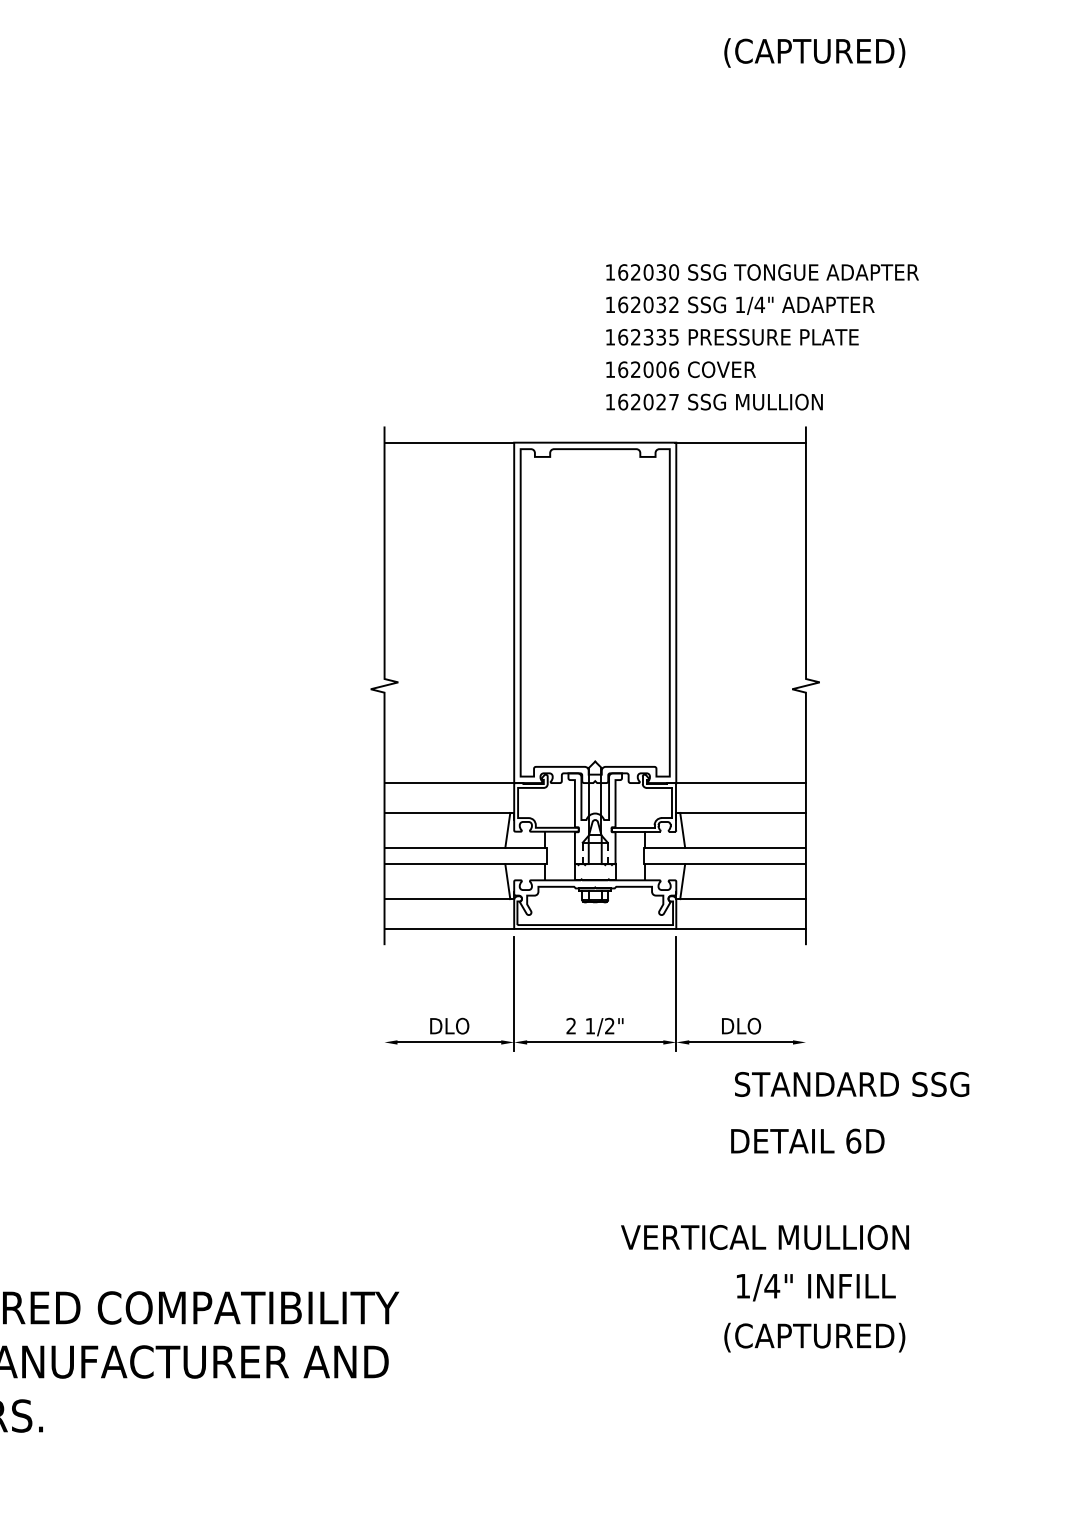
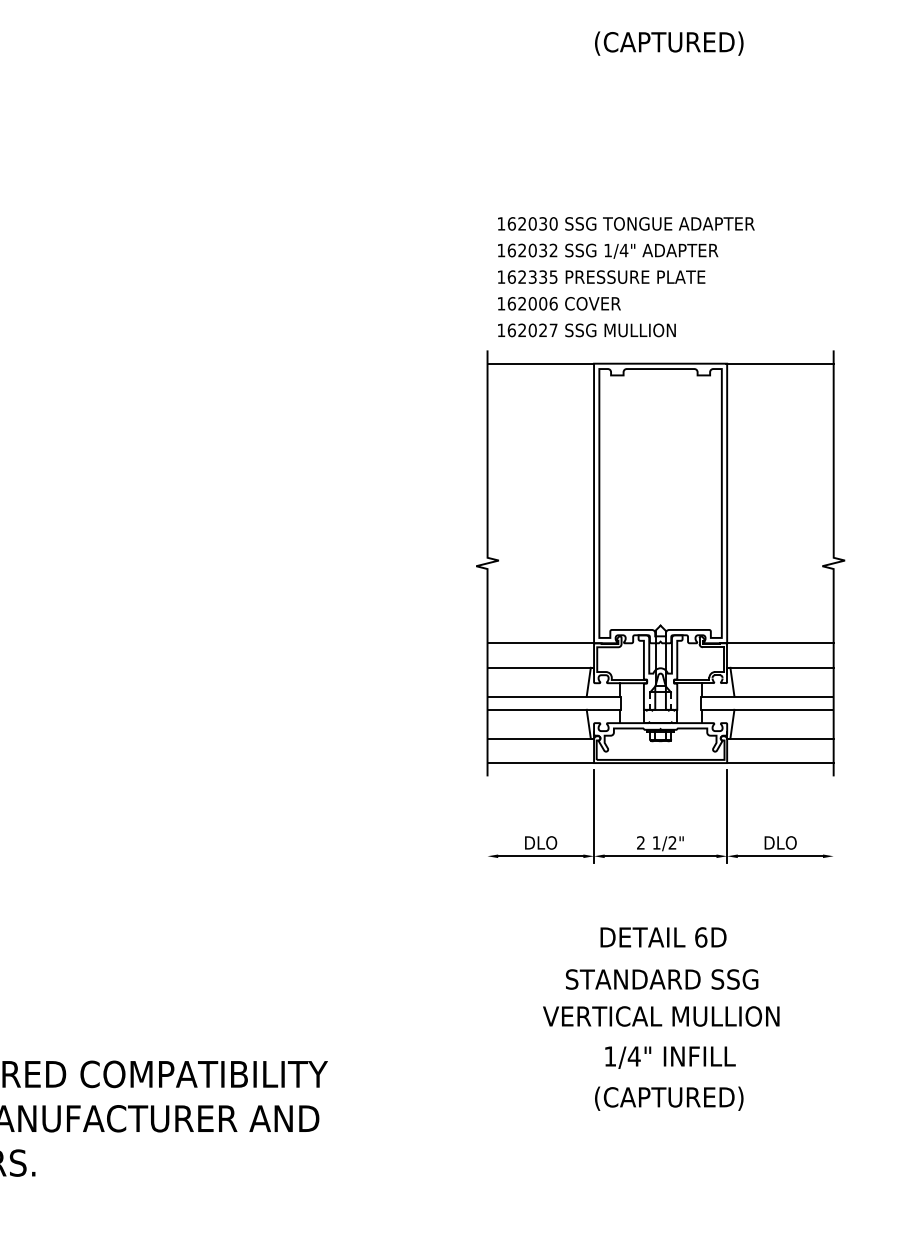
part: (594, 738) -> (659, 606), moved
text: (852, 1084) -> (662, 979), moved
text: (764, 1237) -> (660, 1016), moved

